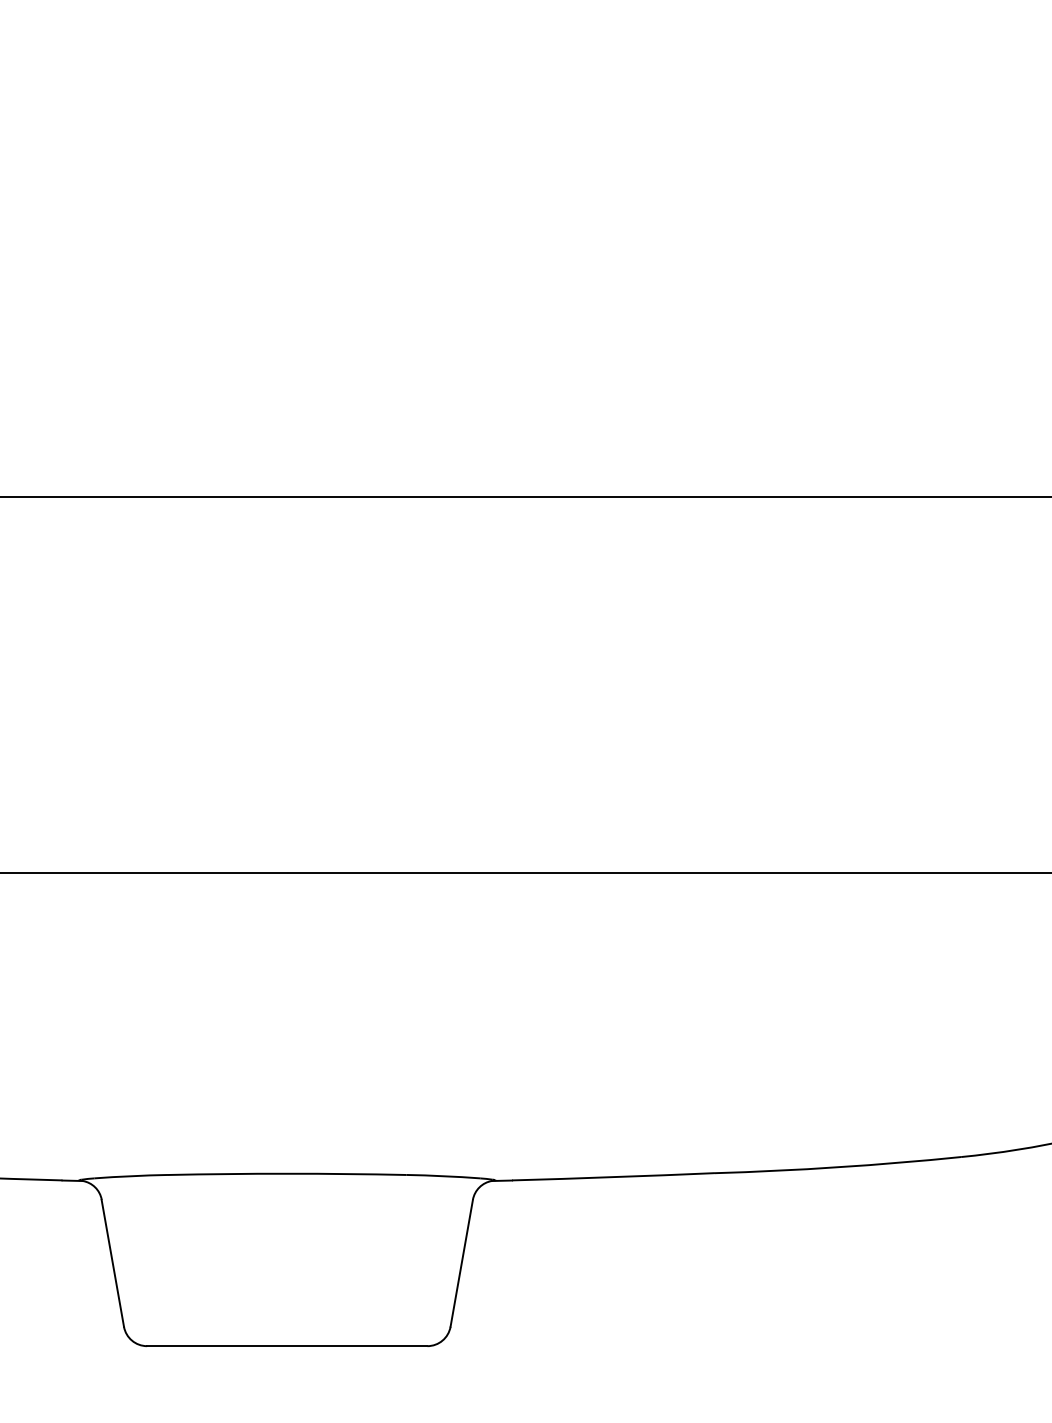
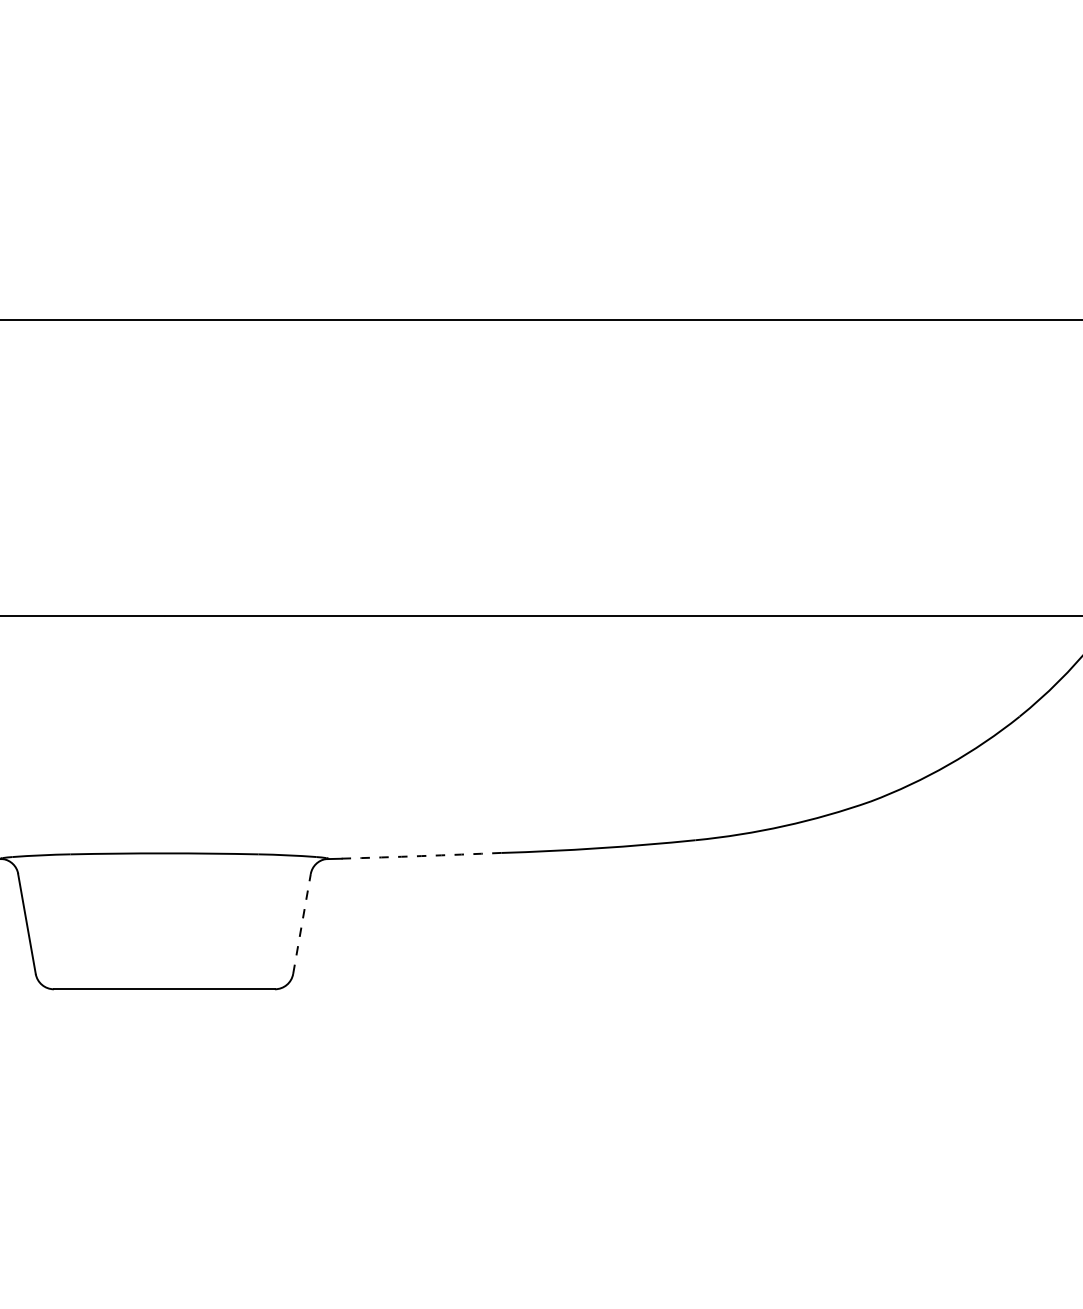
arc: (613, 1177) -> (421, 856), solid -> dashed
line: (462, 1263) -> (302, 924), solid -> dashed

